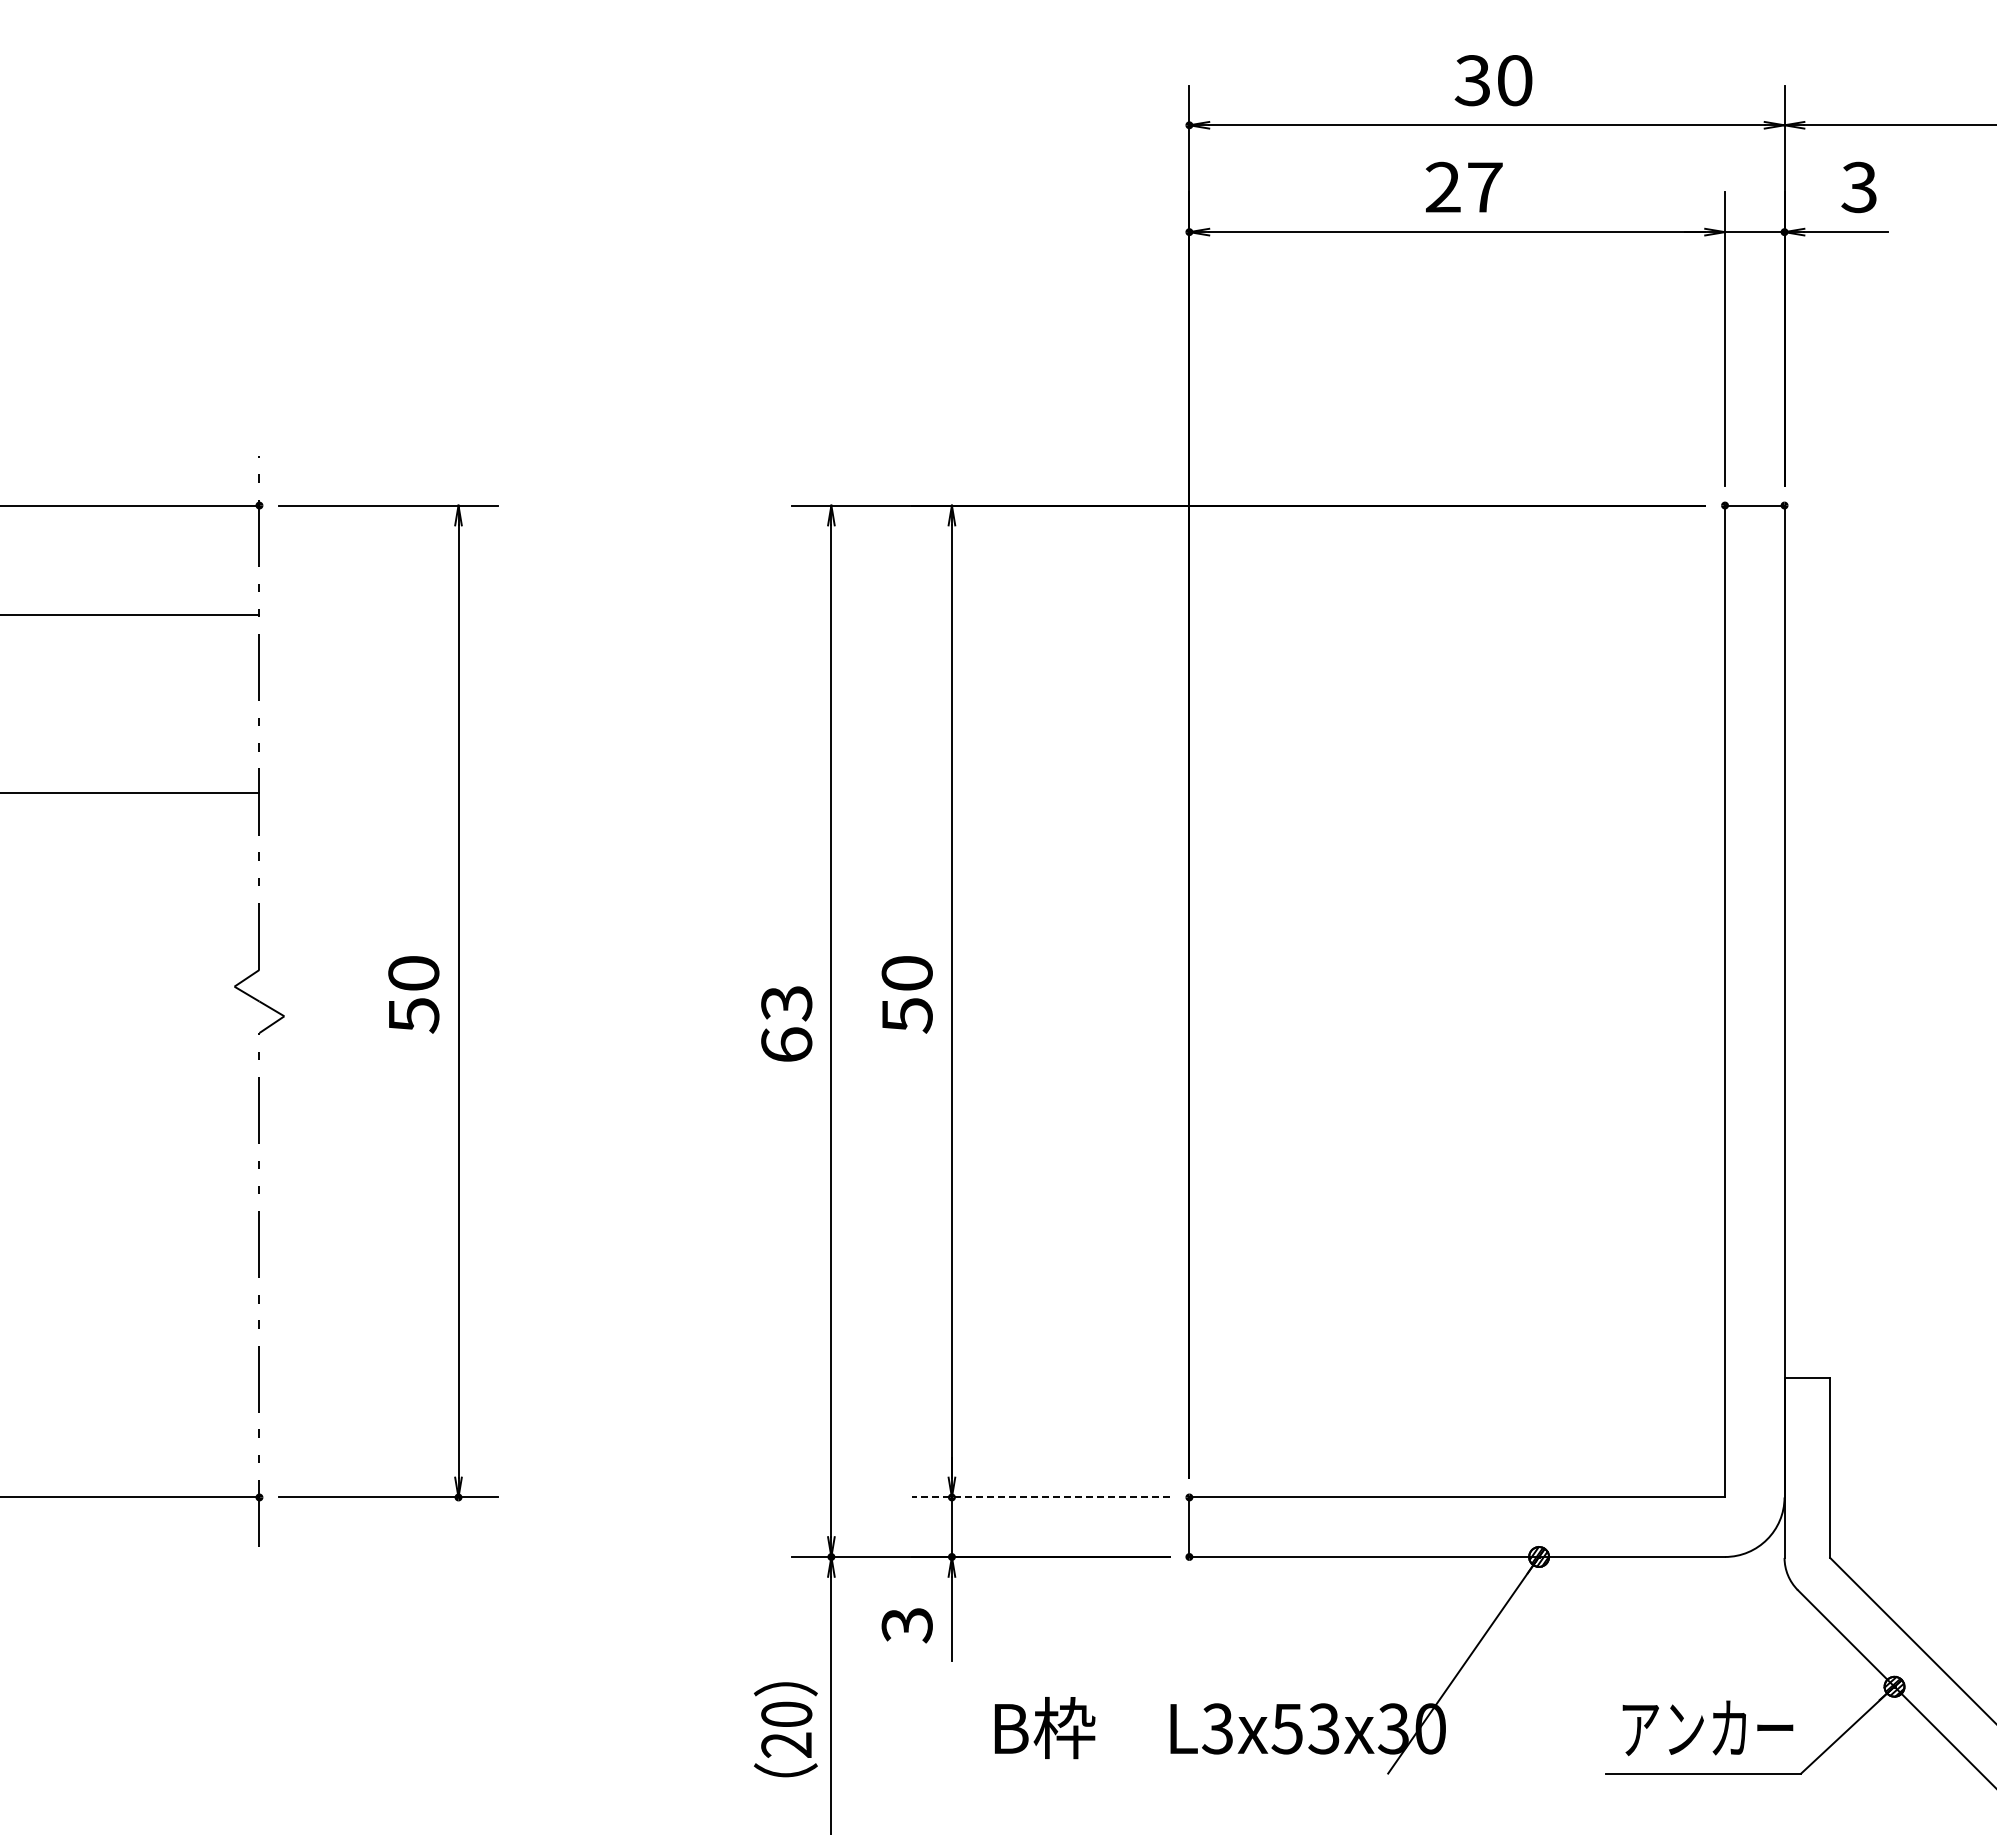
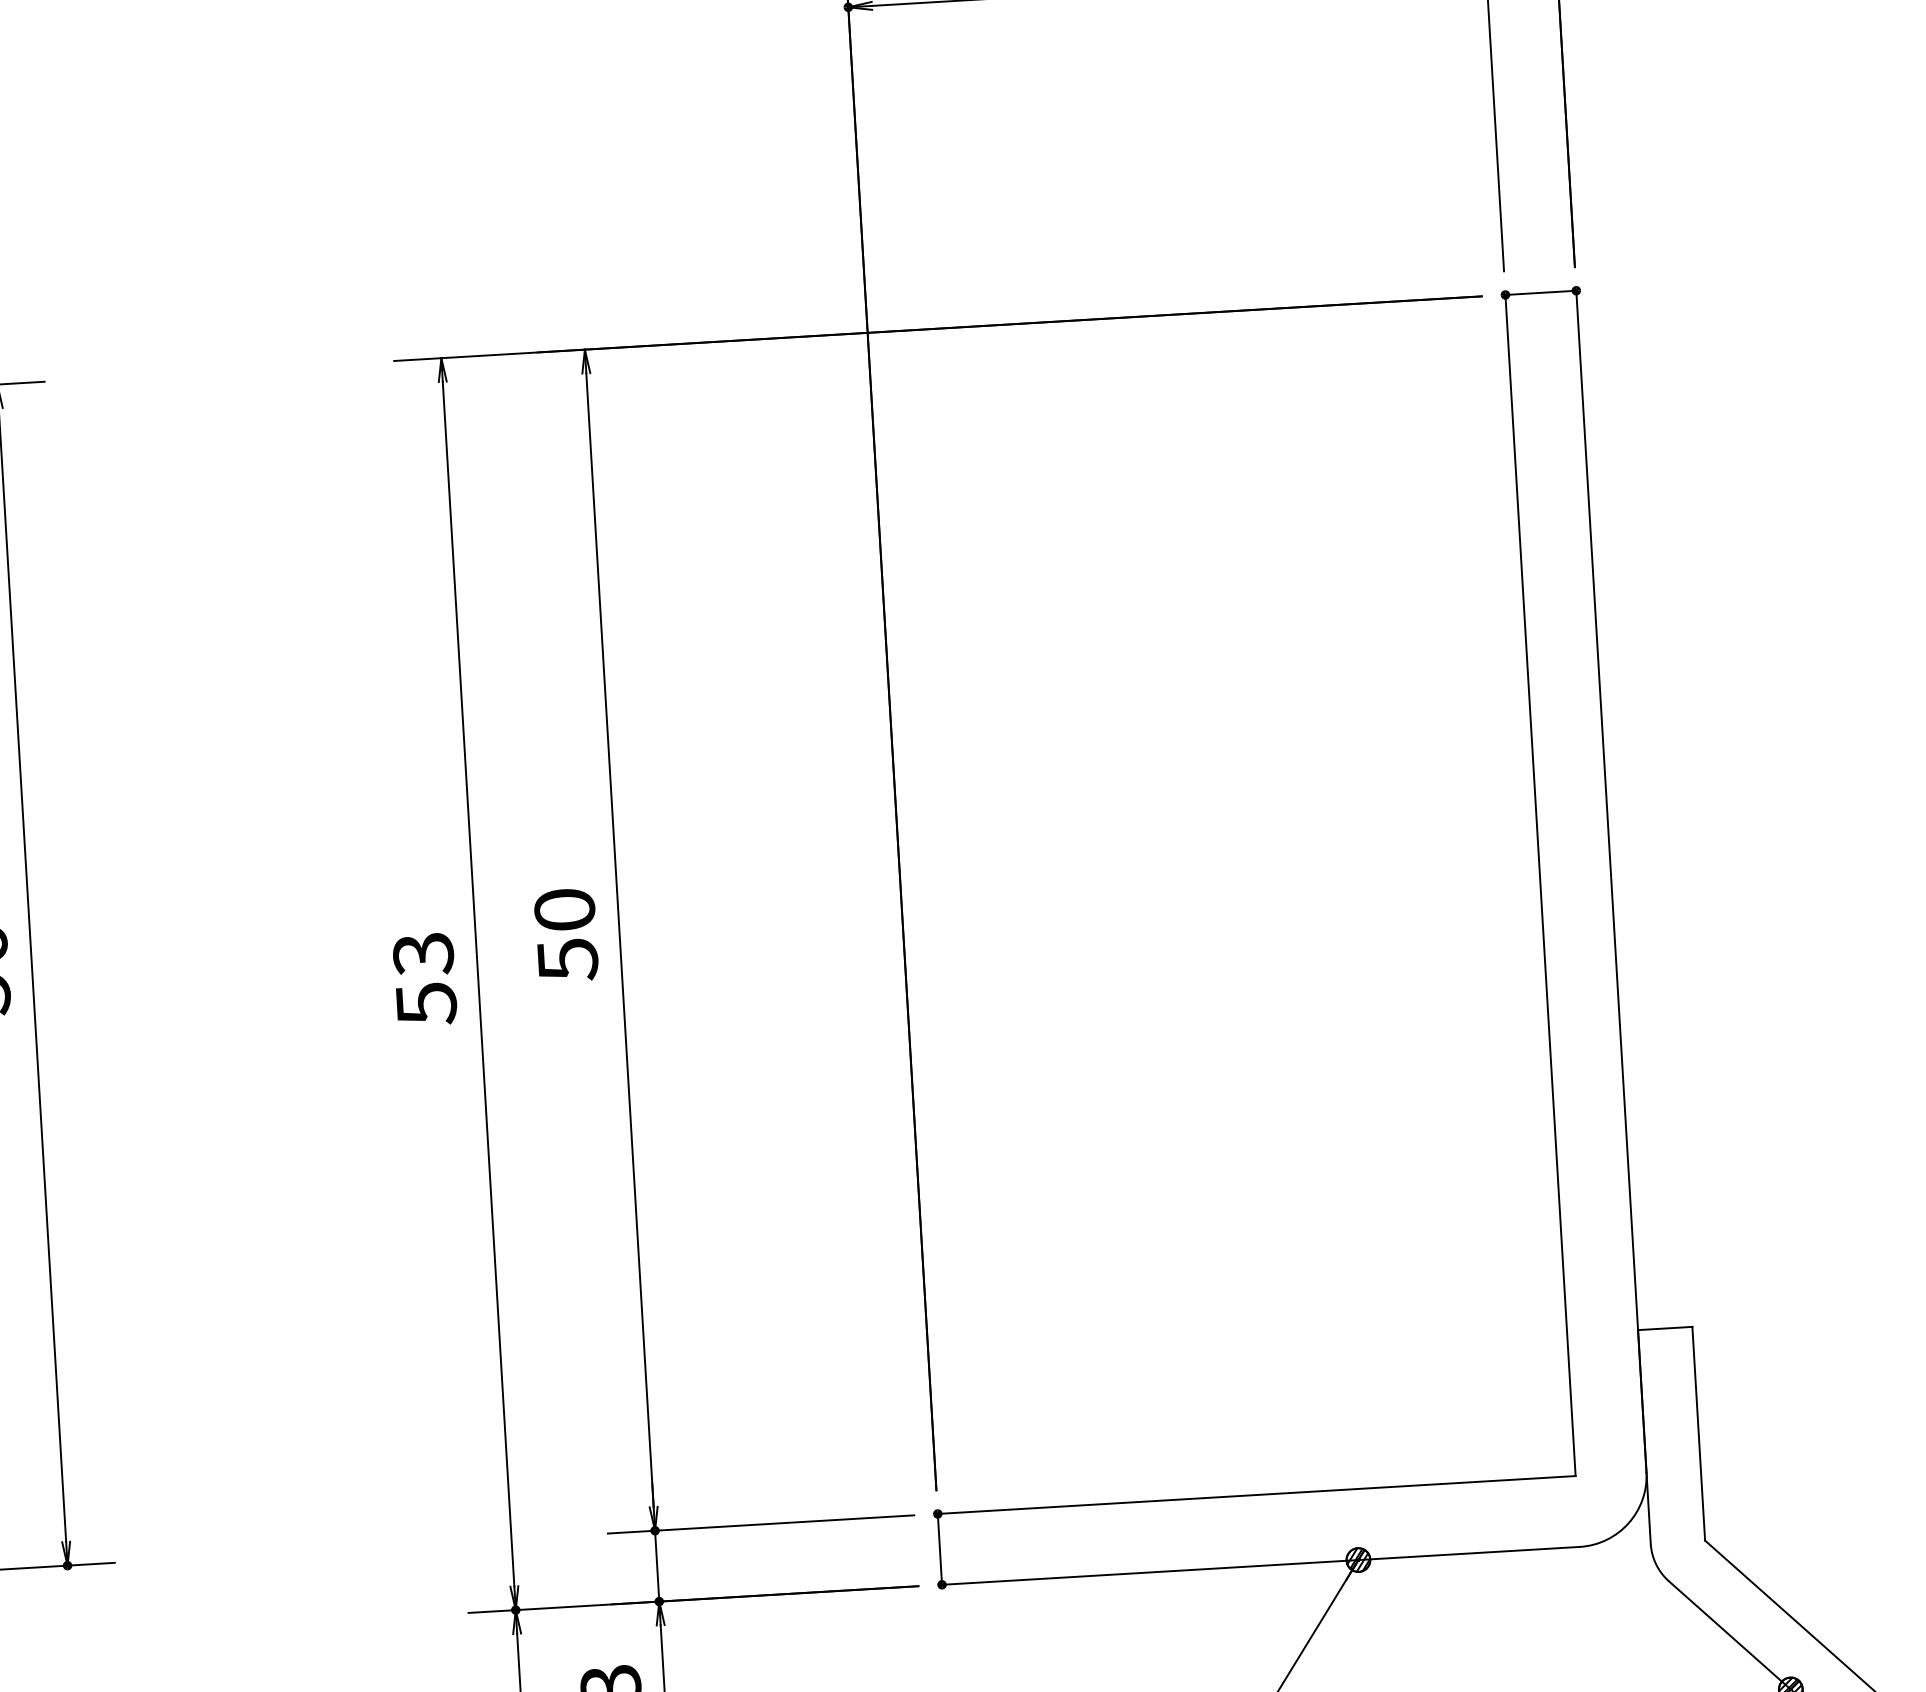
text: (786, 1045) -> (426, 1004), 63 -> 53
line: (1040, 1497) -> (760, 1524), dashed -> solid

